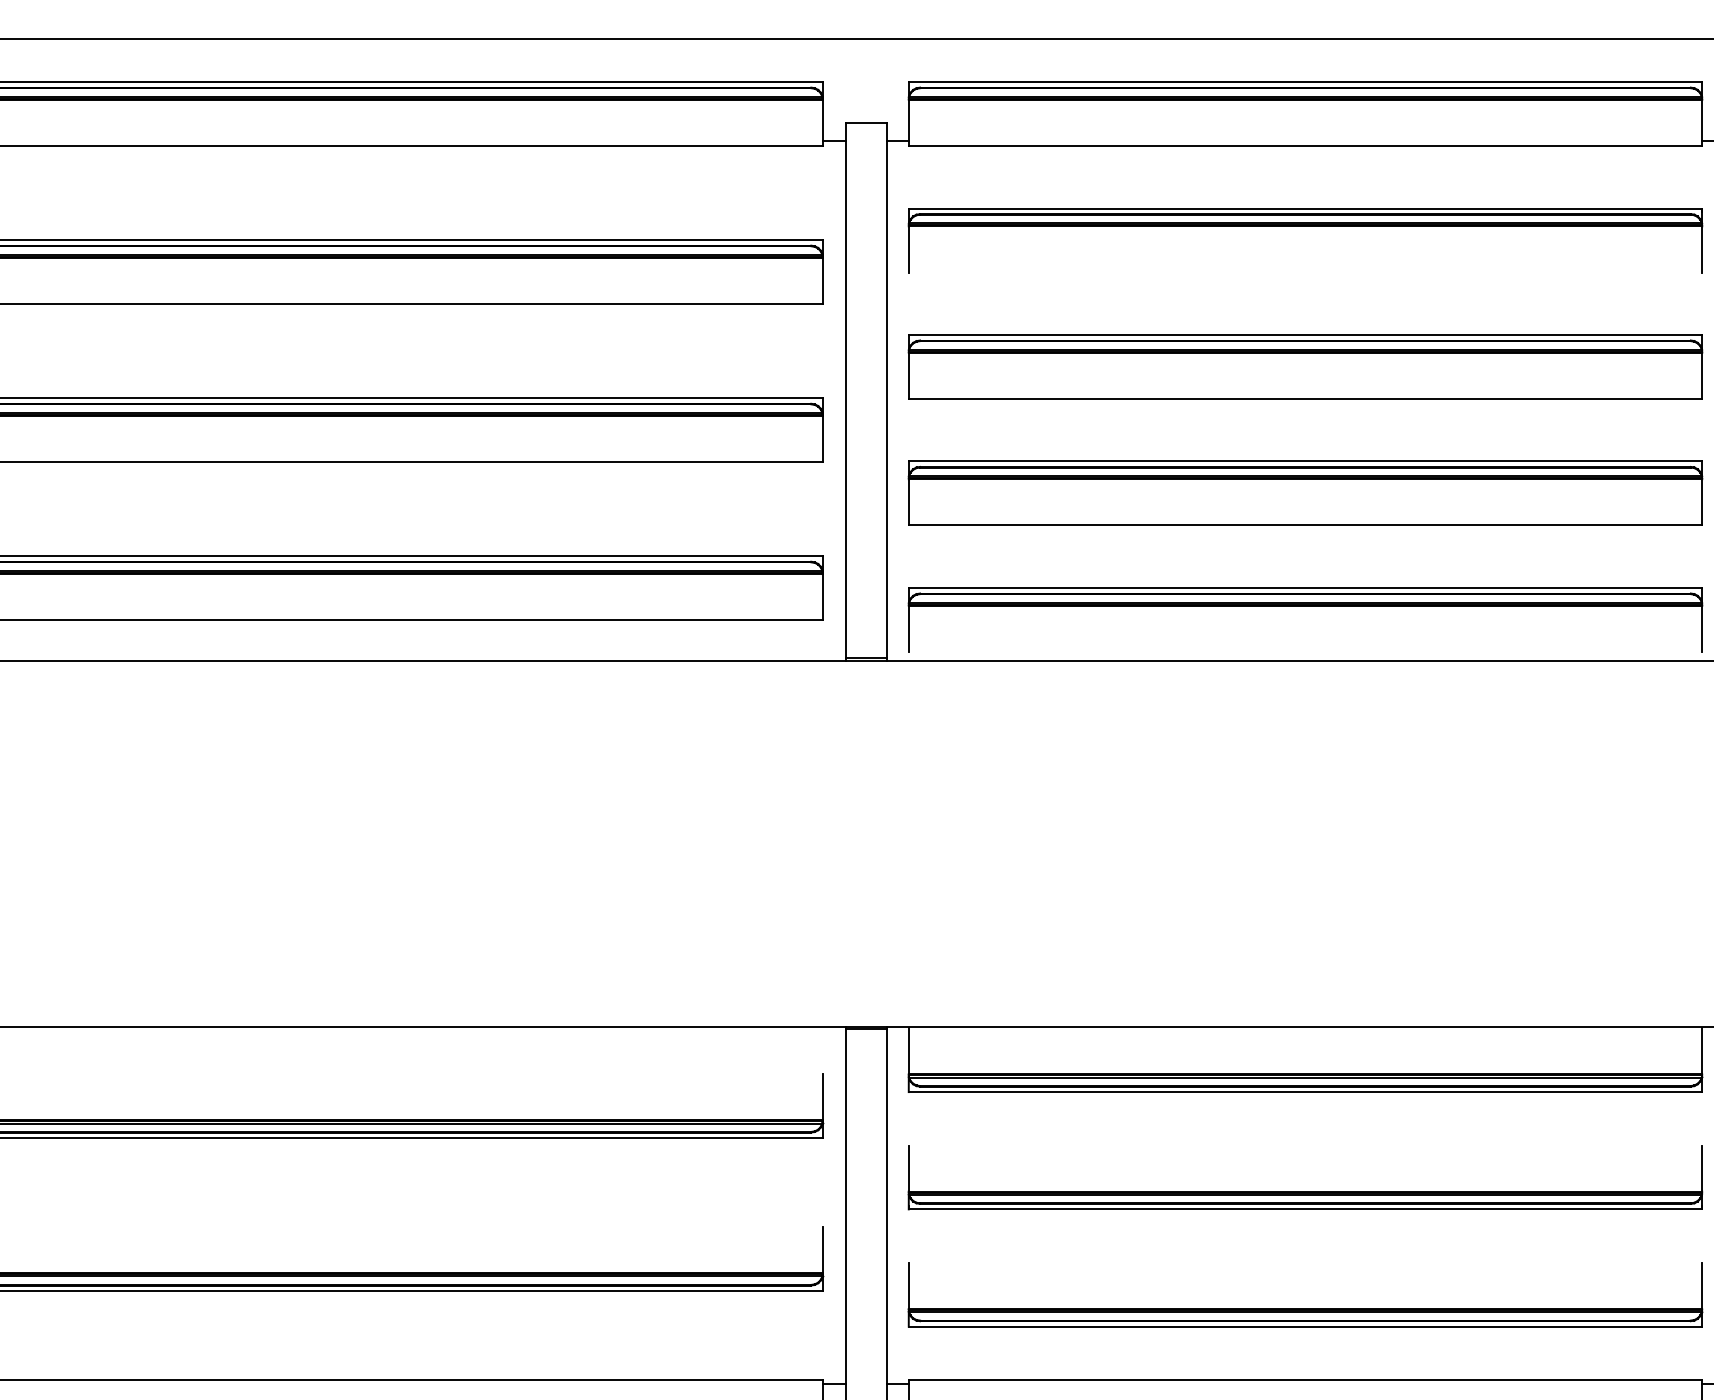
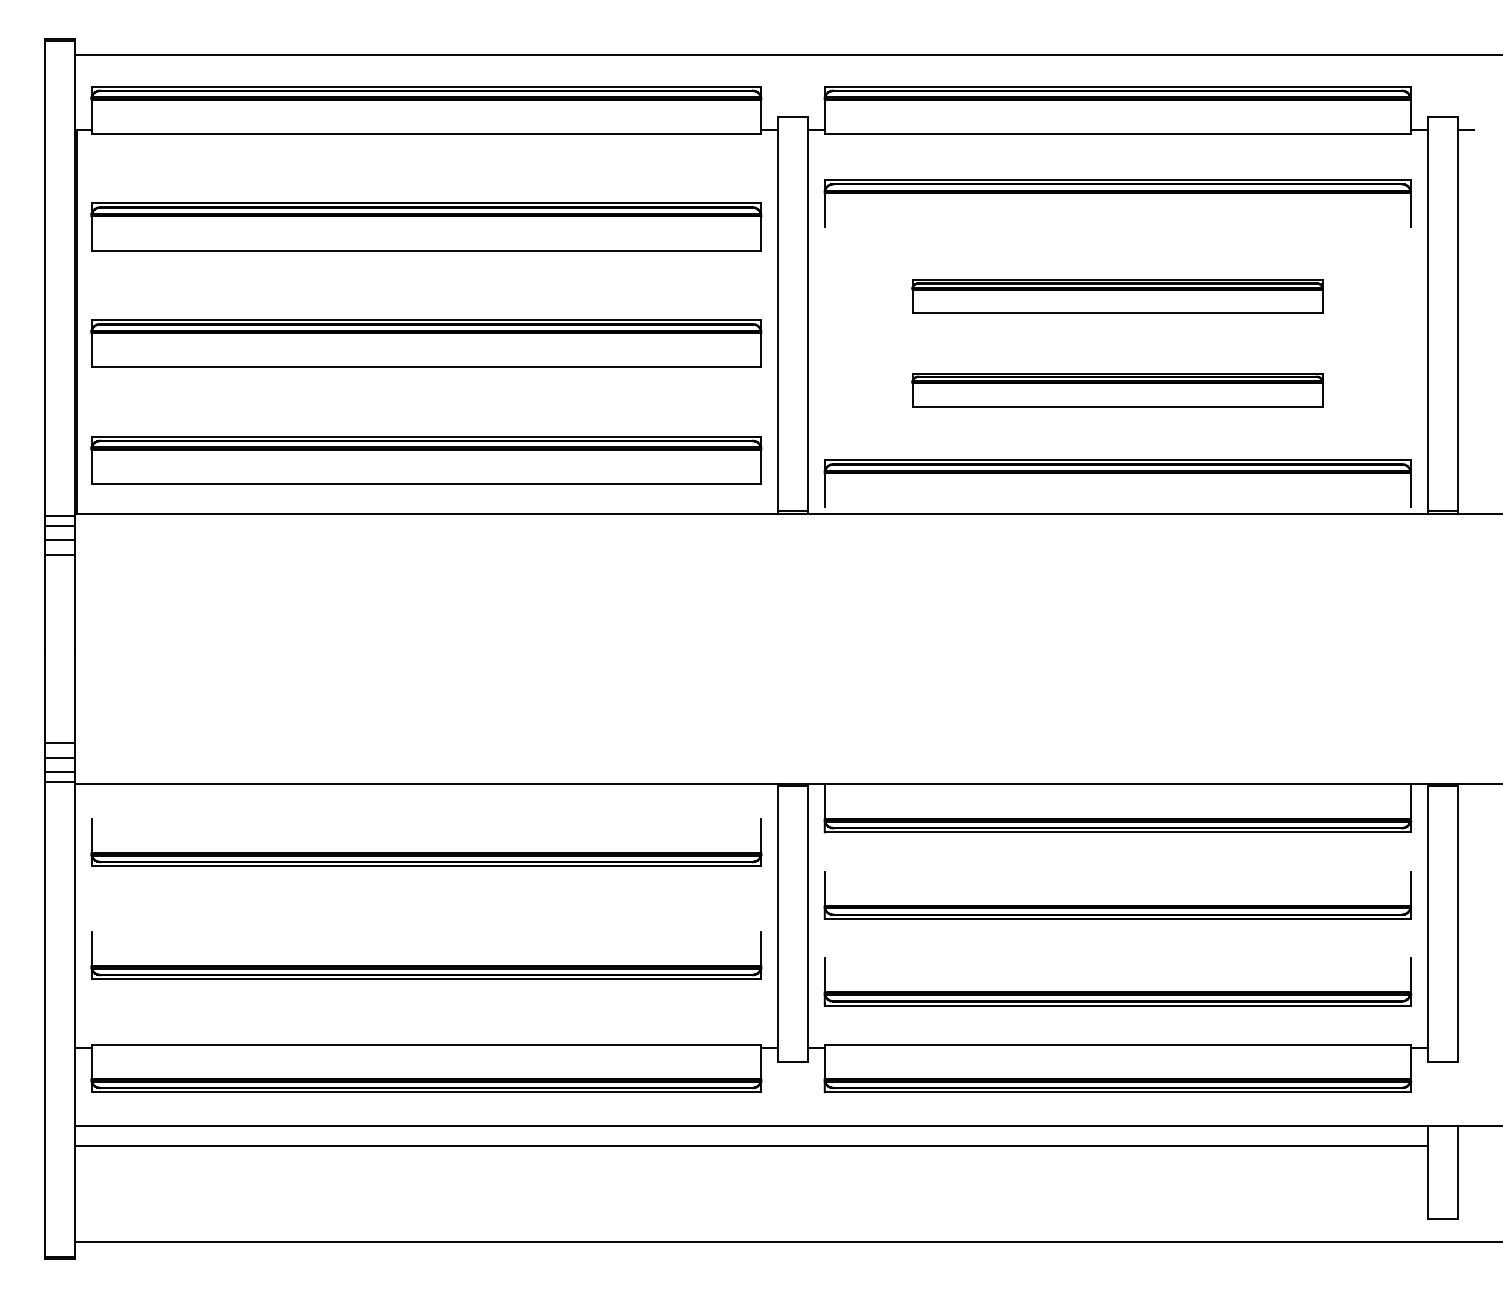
part: (1305, 366) -> (1117, 296), size x0.7
part: (1305, 493) -> (1117, 390), size x0.7

